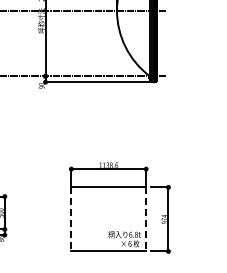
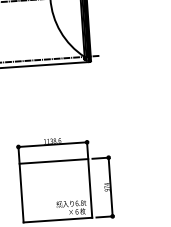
line: (71, 219) -> (21, 193), dashed -> solid
line: (146, 219) -> (90, 188), dashed -> solid

